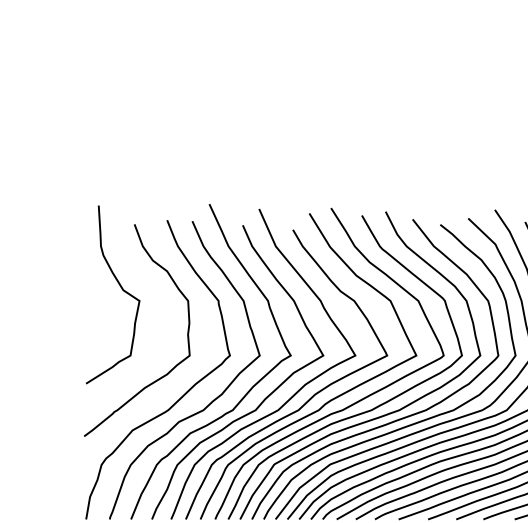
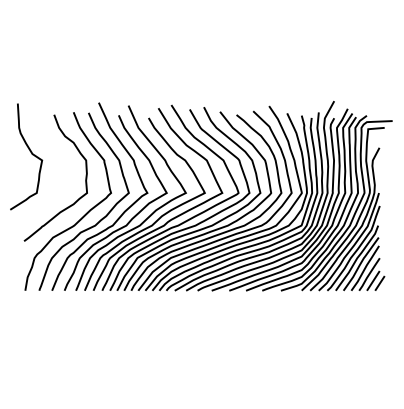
curve: (121, 290) -> (31, 154), moved

